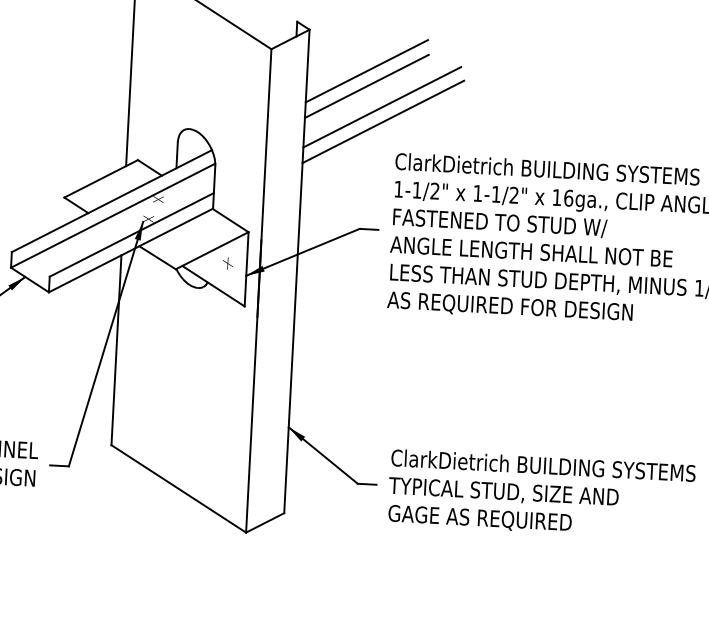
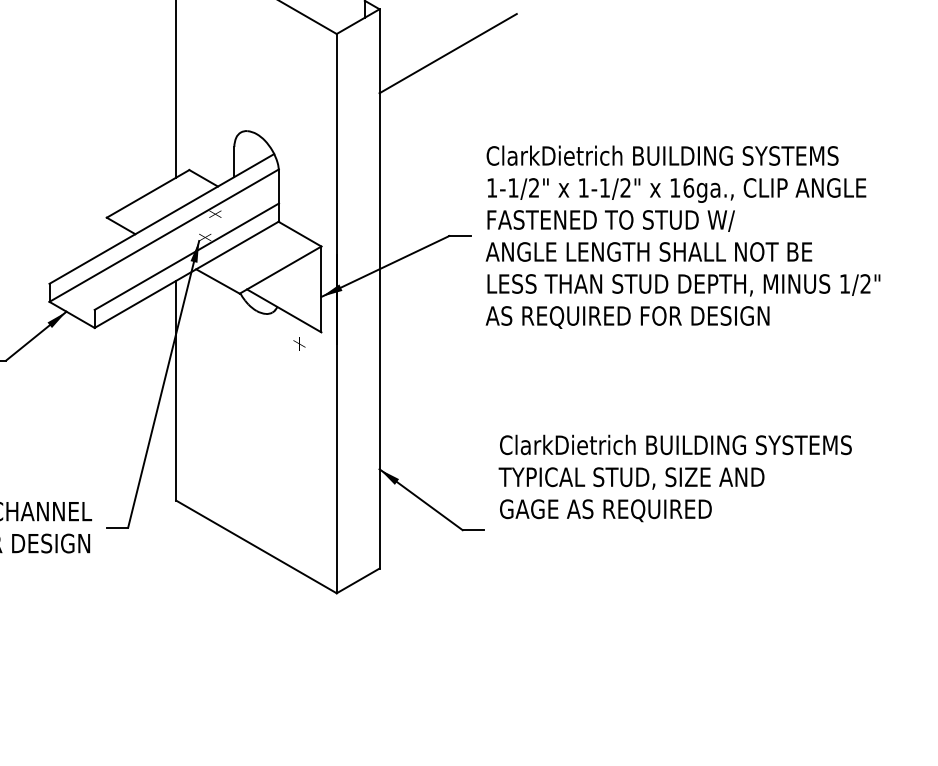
line: (366, 85) -> (448, 70), removed
line: (381, 107) -> (467, 94), removed
line: (382, 121) -> (469, 110), removed
part: (227, 263) -> (299, 343), moved
text: (540, 494) -> (674, 478), moved

